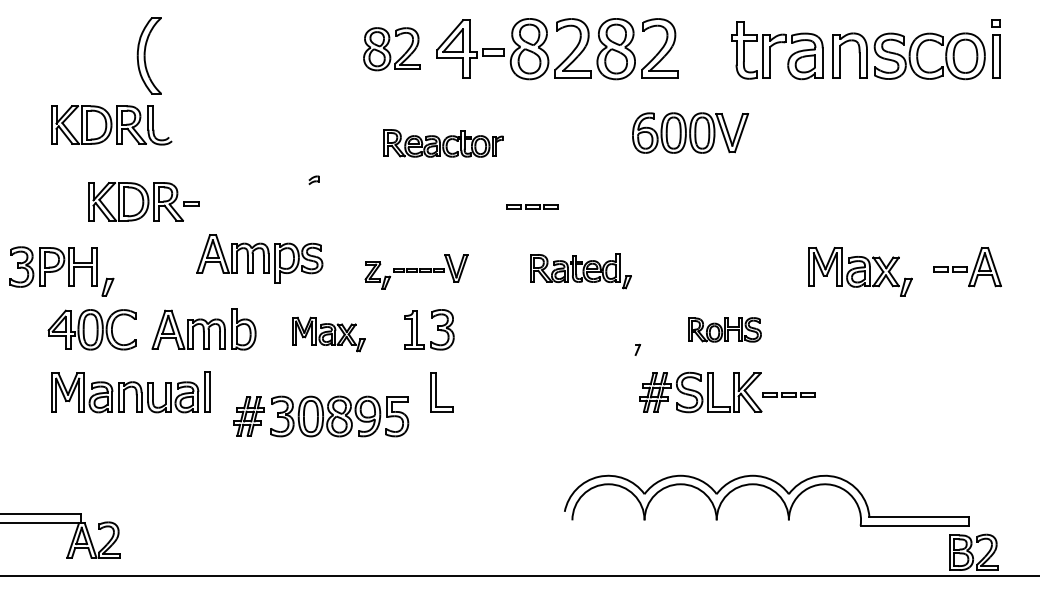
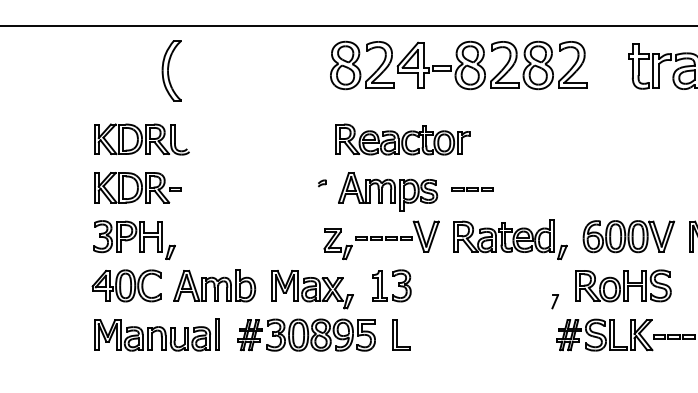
part: (391, 49) -> (361, 65), size x1.43
part: (111, 125) -> (142, 139), moved
part: (690, 132) -> (628, 236), moved
part: (443, 143) -> (402, 139), size x1.43
part: (313, 180) -> (321, 183), moved
part: (143, 201) -> (138, 187), moved
part: (259, 258) -> (387, 191), moved
part: (580, 270) -> (510, 239), size x1.43
part: (61, 271) -> (134, 240), moved
part: (416, 271) -> (381, 240), size x1.43
part: (724, 329) -> (623, 285), size x1.67
part: (328, 334) -> (312, 289), size x1.43
part: (637, 349) -> (555, 301), size x1.67
part: (321, 416) -> (306, 335), moved

